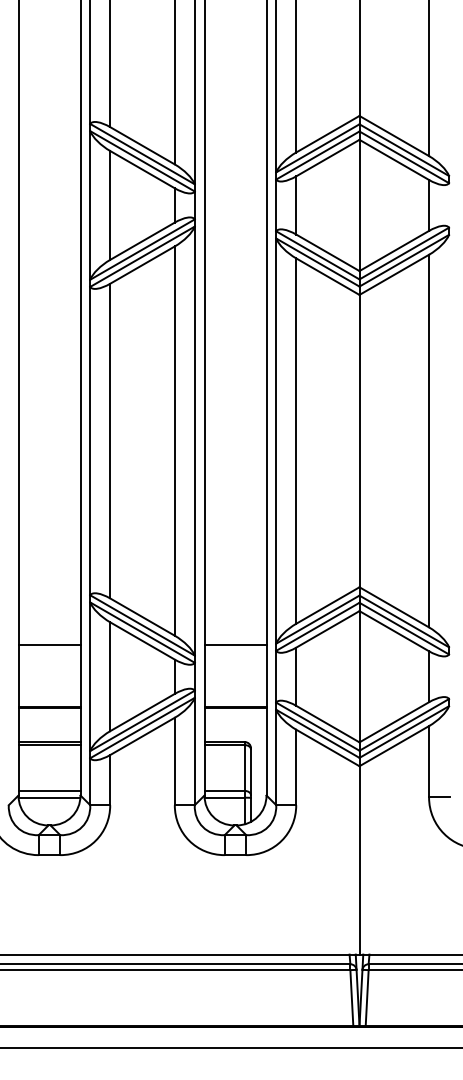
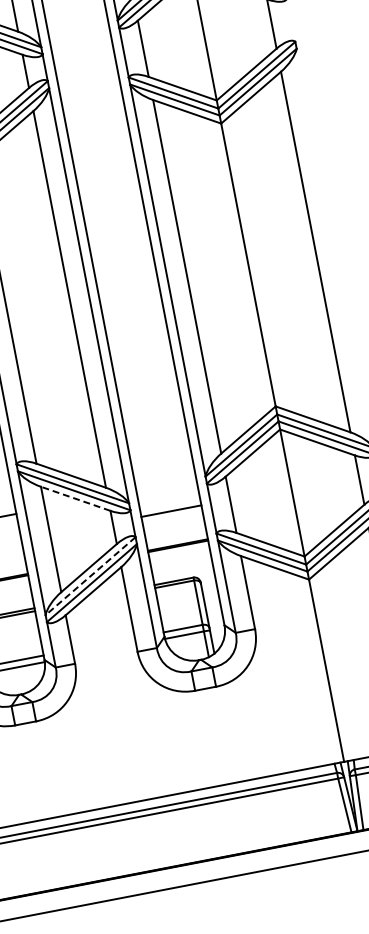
line: (142, 640) -> (75, 498), solid -> dashed
line: (235, 644) -> (171, 511), moved
line: (142, 721) -> (90, 576), solid -> dashed

